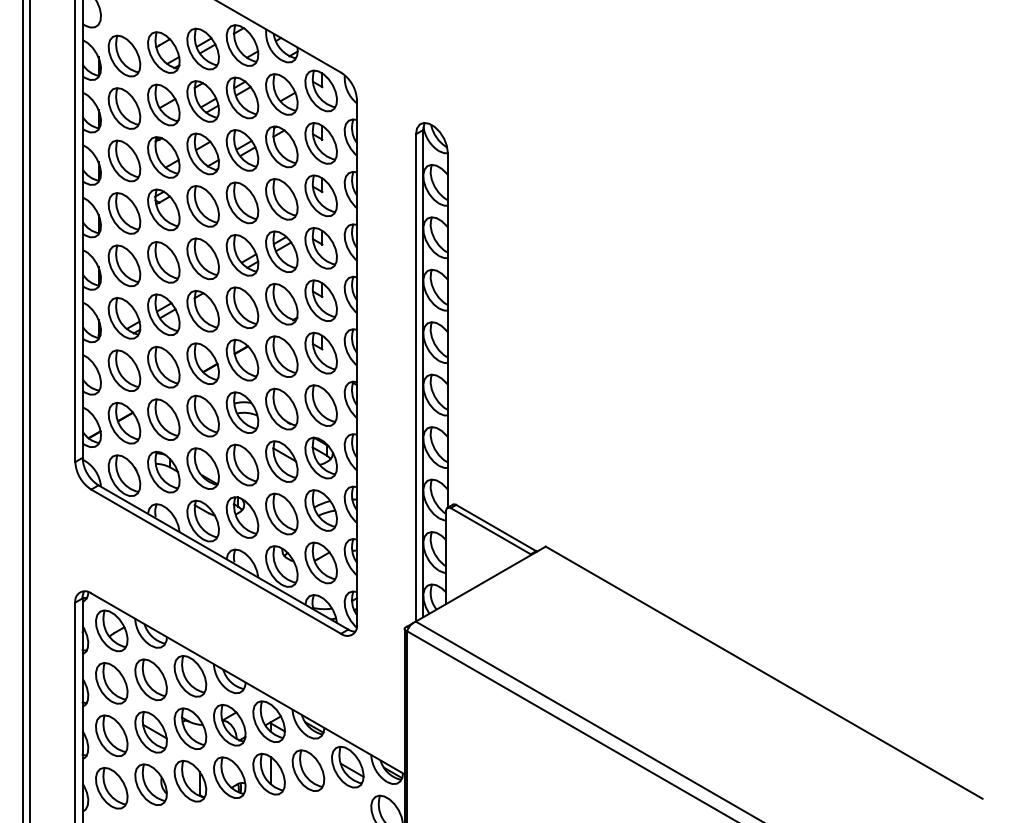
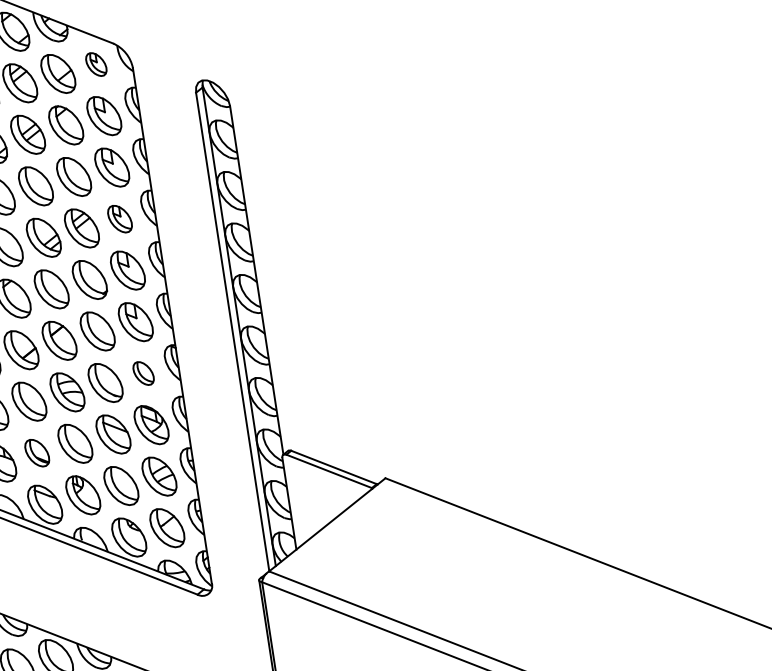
part: (320, 90) -> (95, 64), size x0.6
part: (320, 248) -> (119, 219), size x0.7
part: (320, 405) -> (143, 373), size x0.6
part: (202, 468) -> (36, 453), size x0.7

